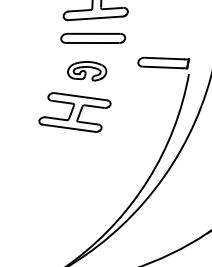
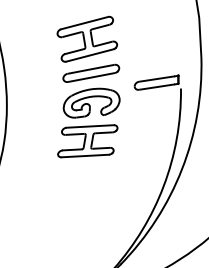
part: (87, 70) -> (91, 102), size x1.67

